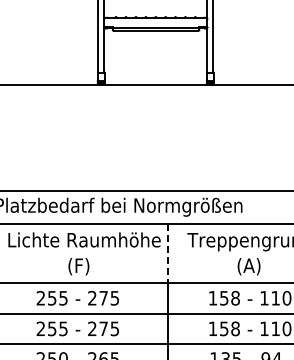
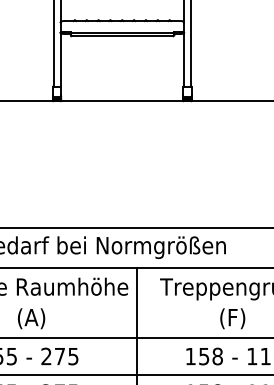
line: (168, 254) -> (137, 304), dashed -> solid
text: (82, 266) -> (34, 318), (F) -> (A)
text: (251, 266) -> (236, 318), (A) -> (F)

